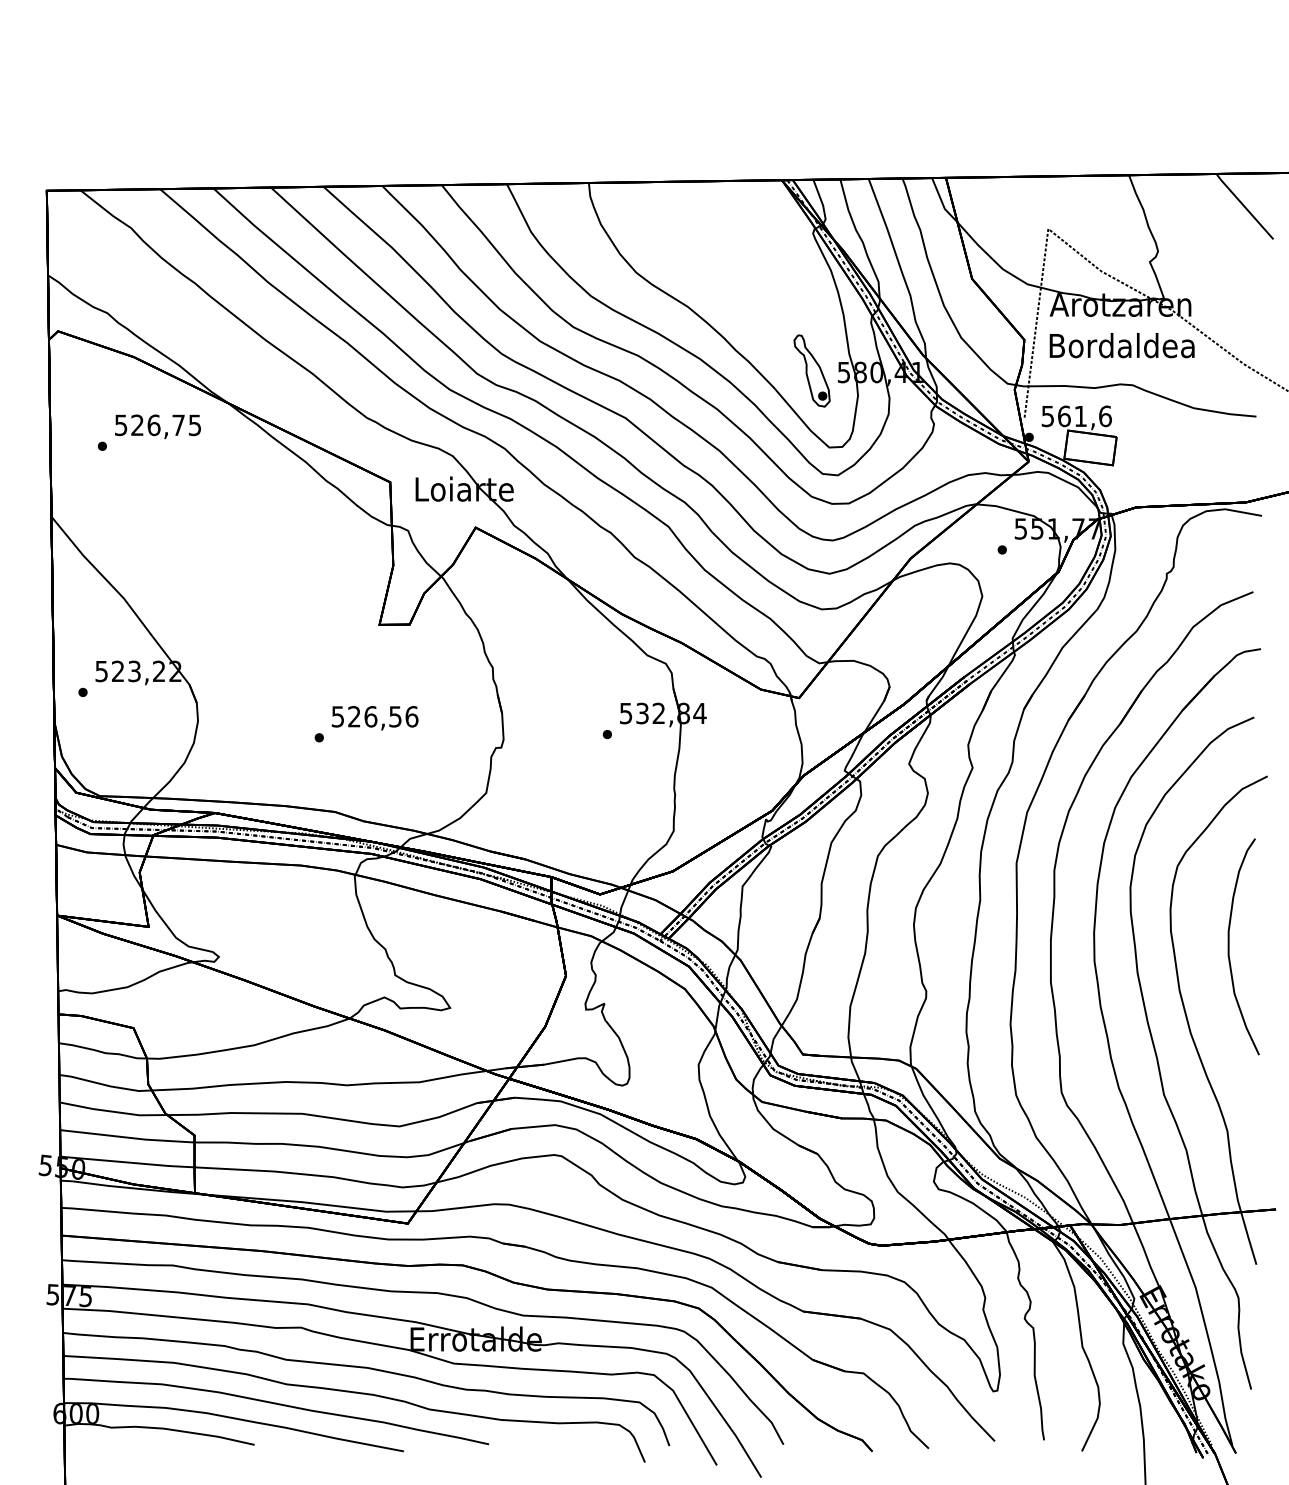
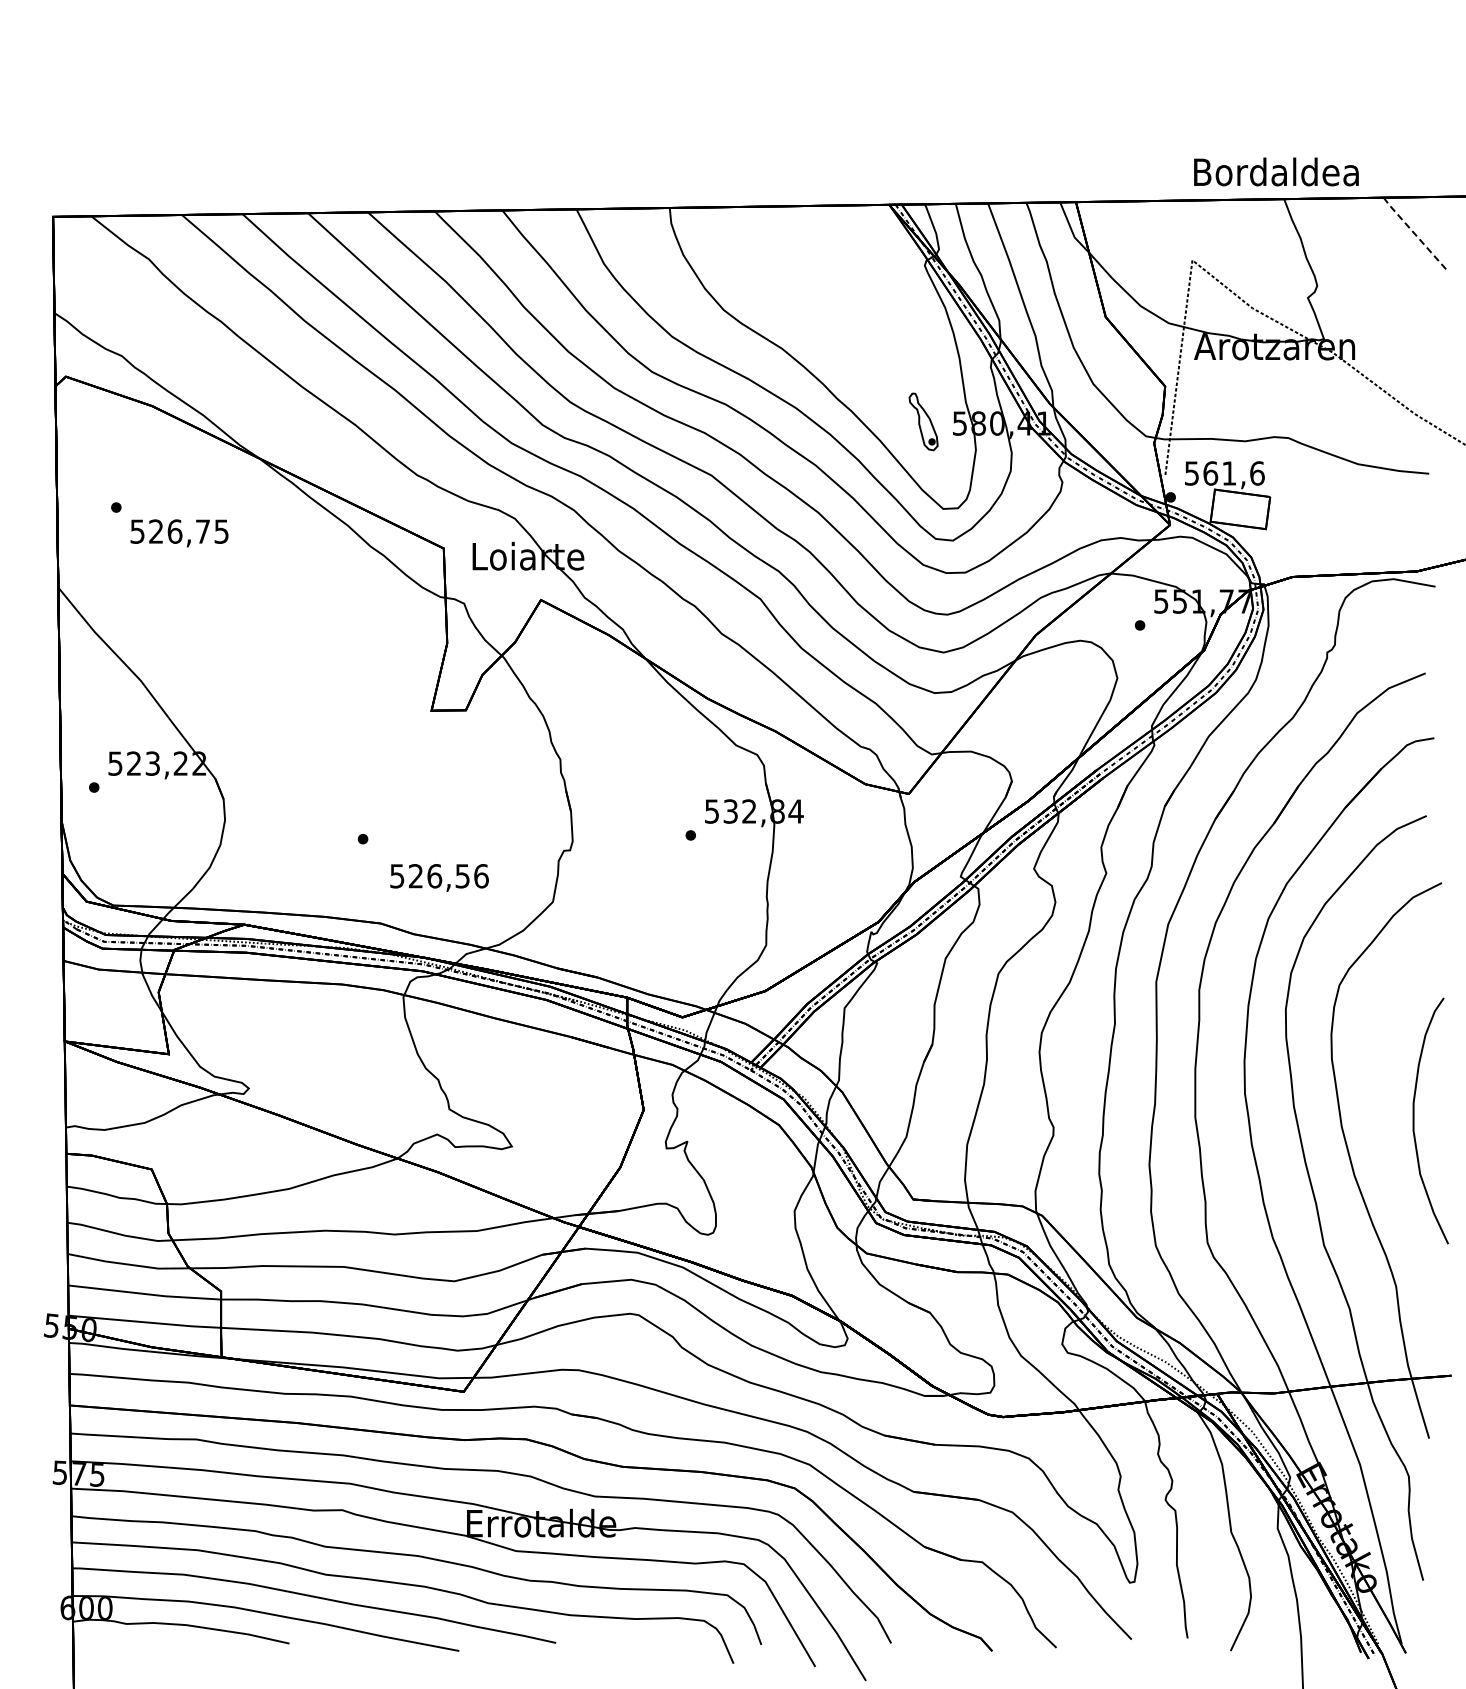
line: (1244, 206) -> (1415, 234), solid -> dashed
text: (1122, 345) -> (1276, 171), moved
part: (811, 370) -> (923, 421), size x0.7
text: (157, 426) -> (179, 533), moved
text: (375, 717) -> (439, 877), moved
curve: (1229, 946) -> (1414, 1120), moved

